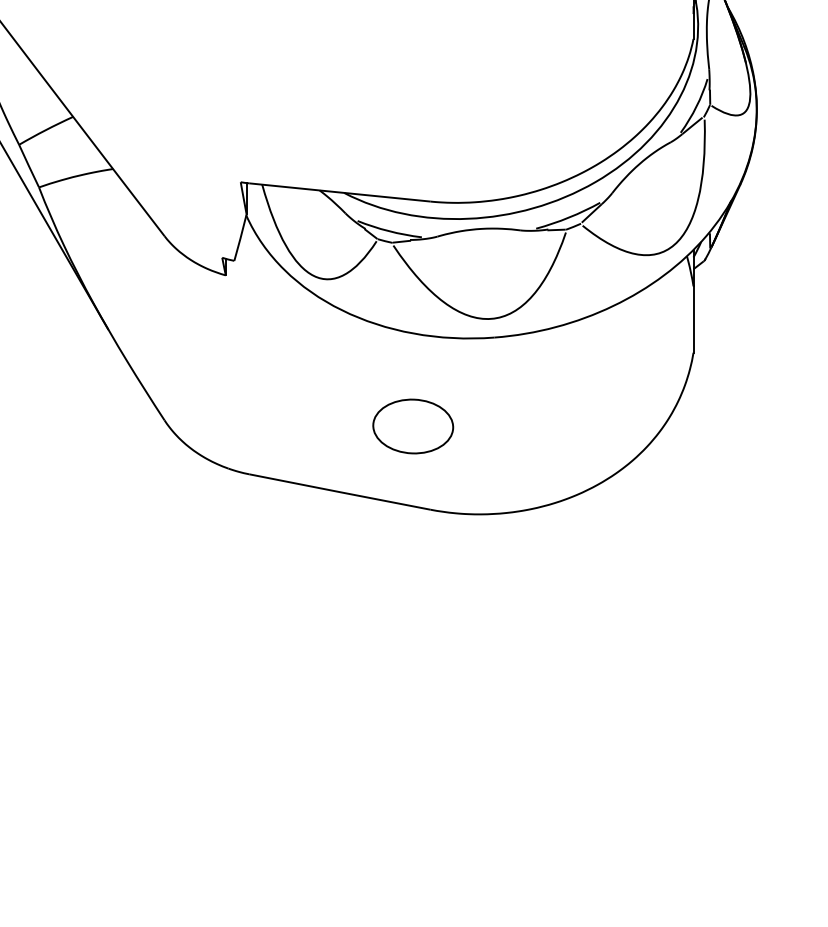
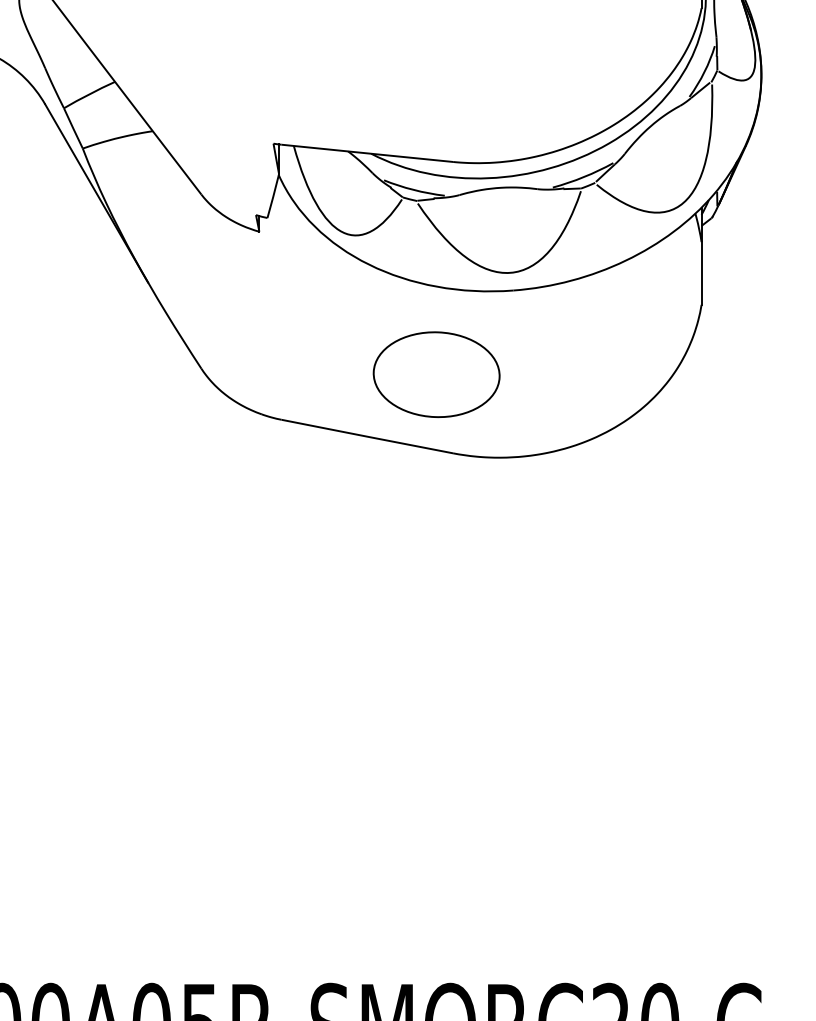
part: (413, 426) -> (436, 374), size x1.67

